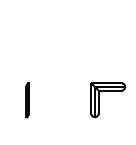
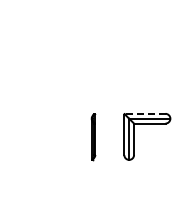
line: (106, 83) -> (144, 113), solid -> dashed
part: (27, 100) -> (93, 137), moved

